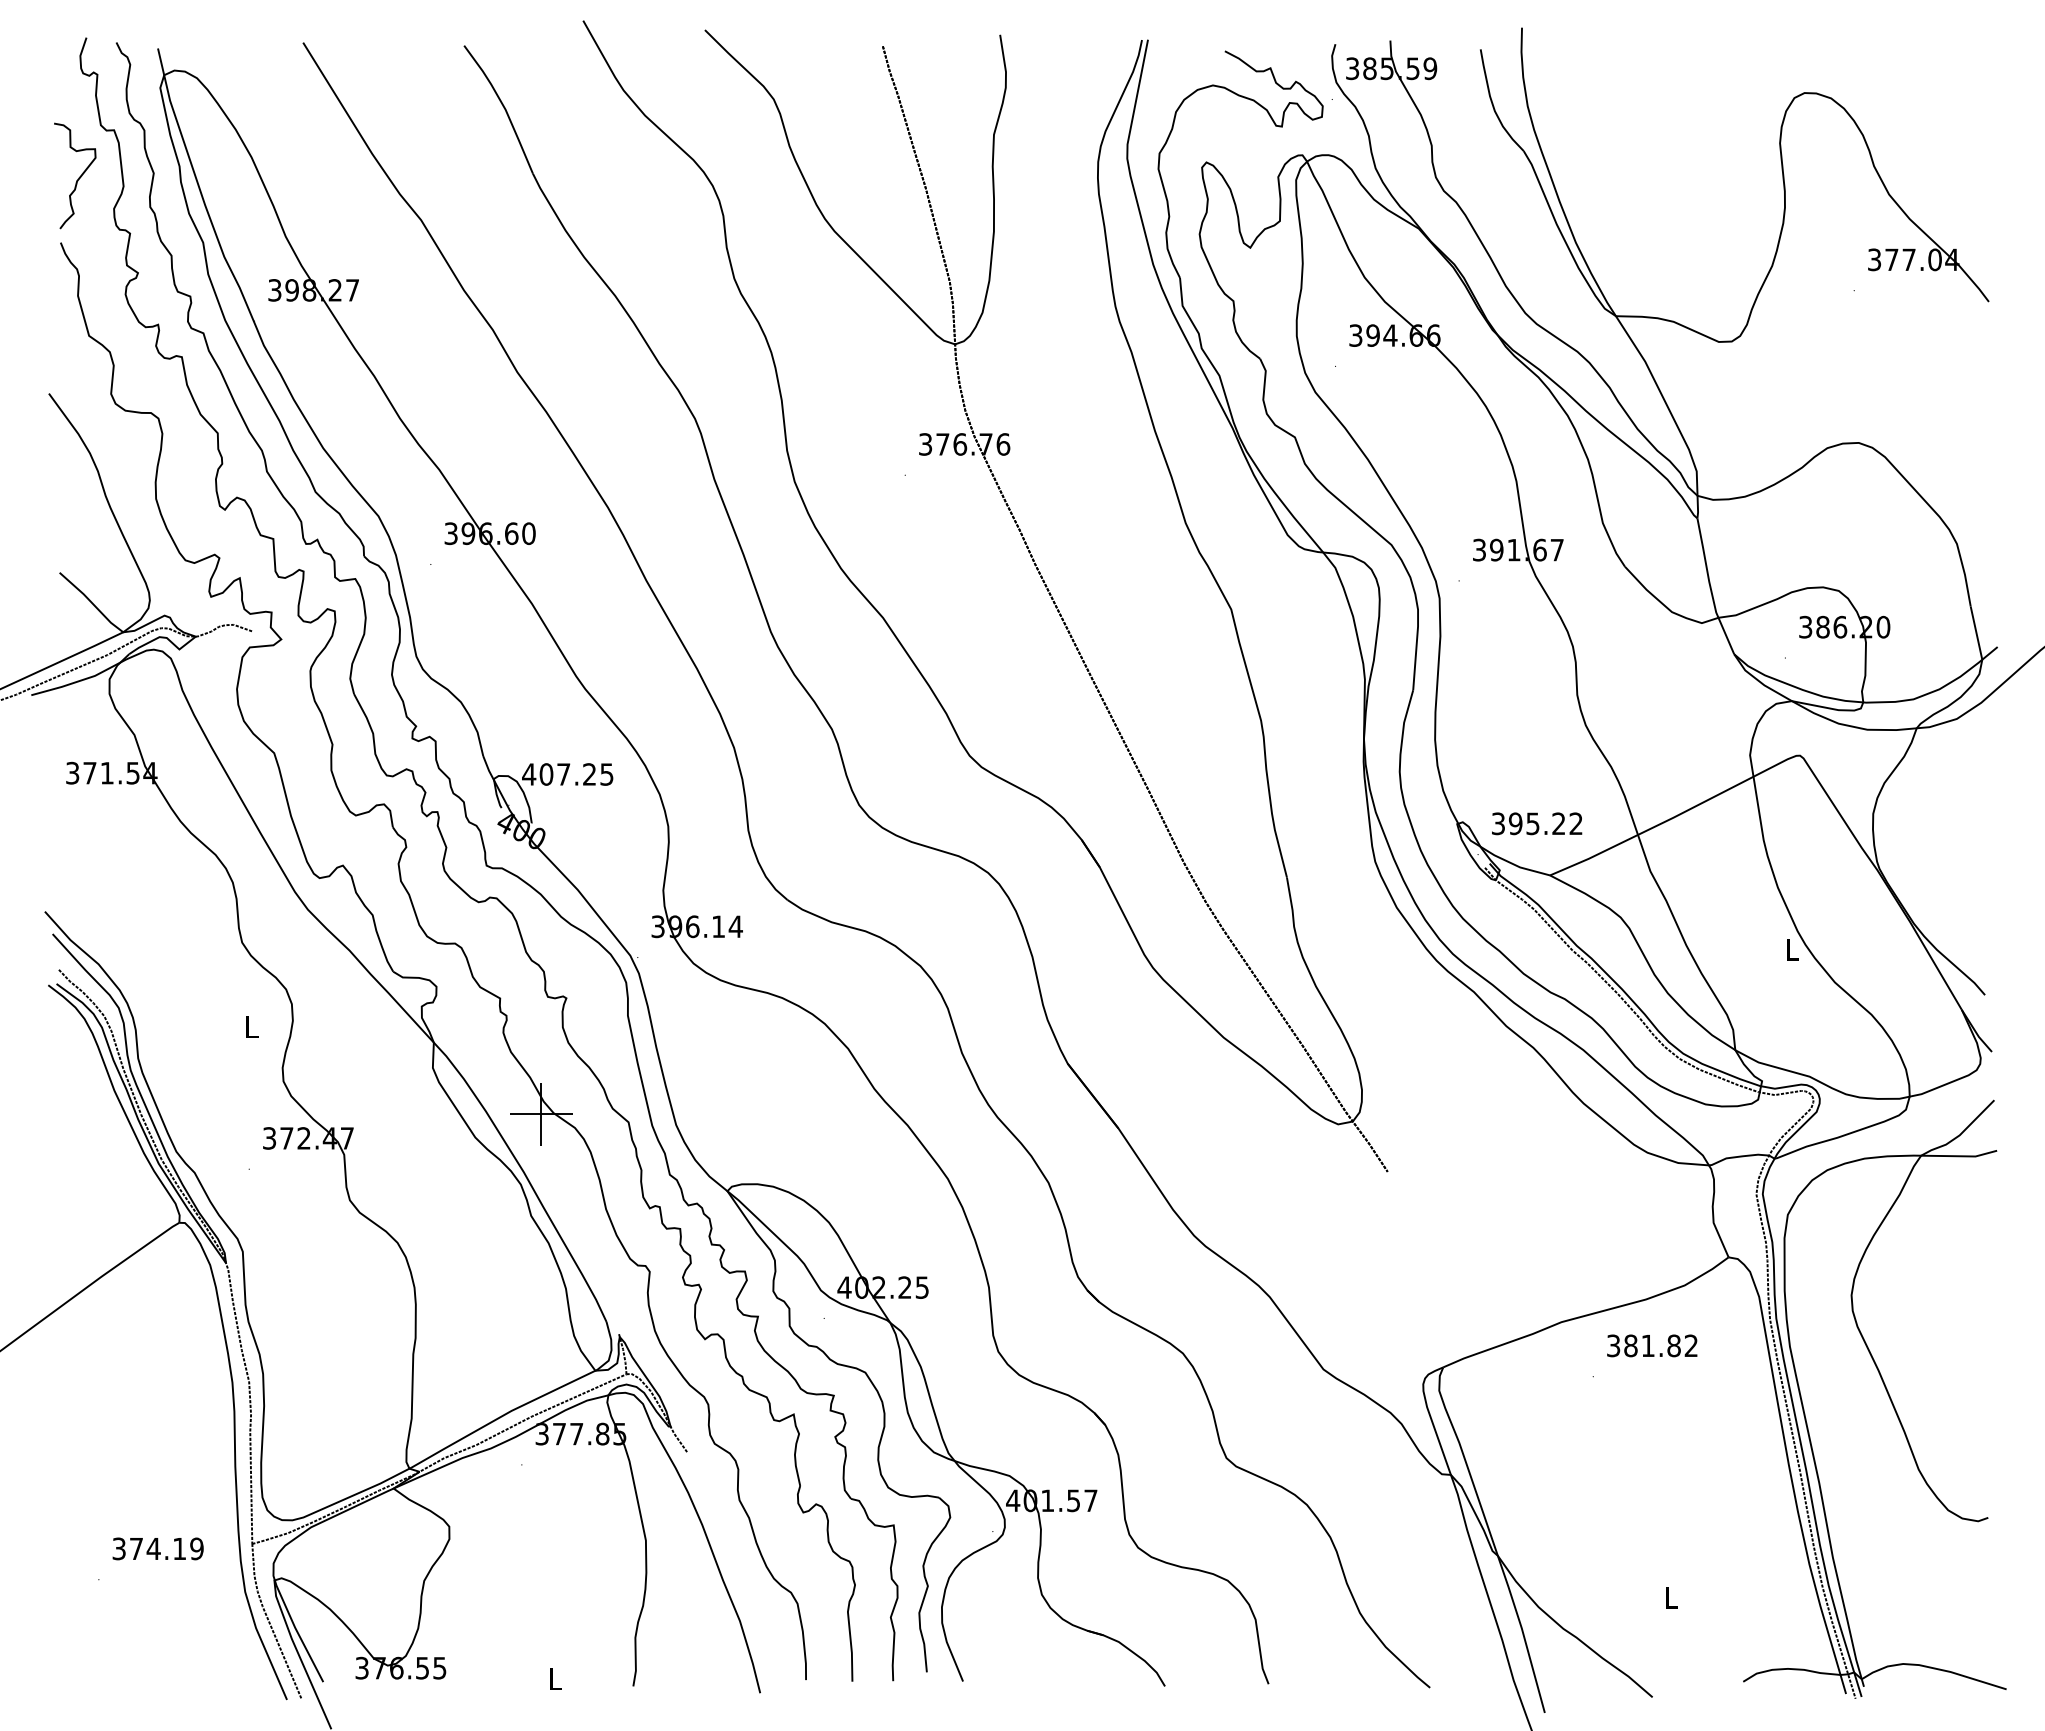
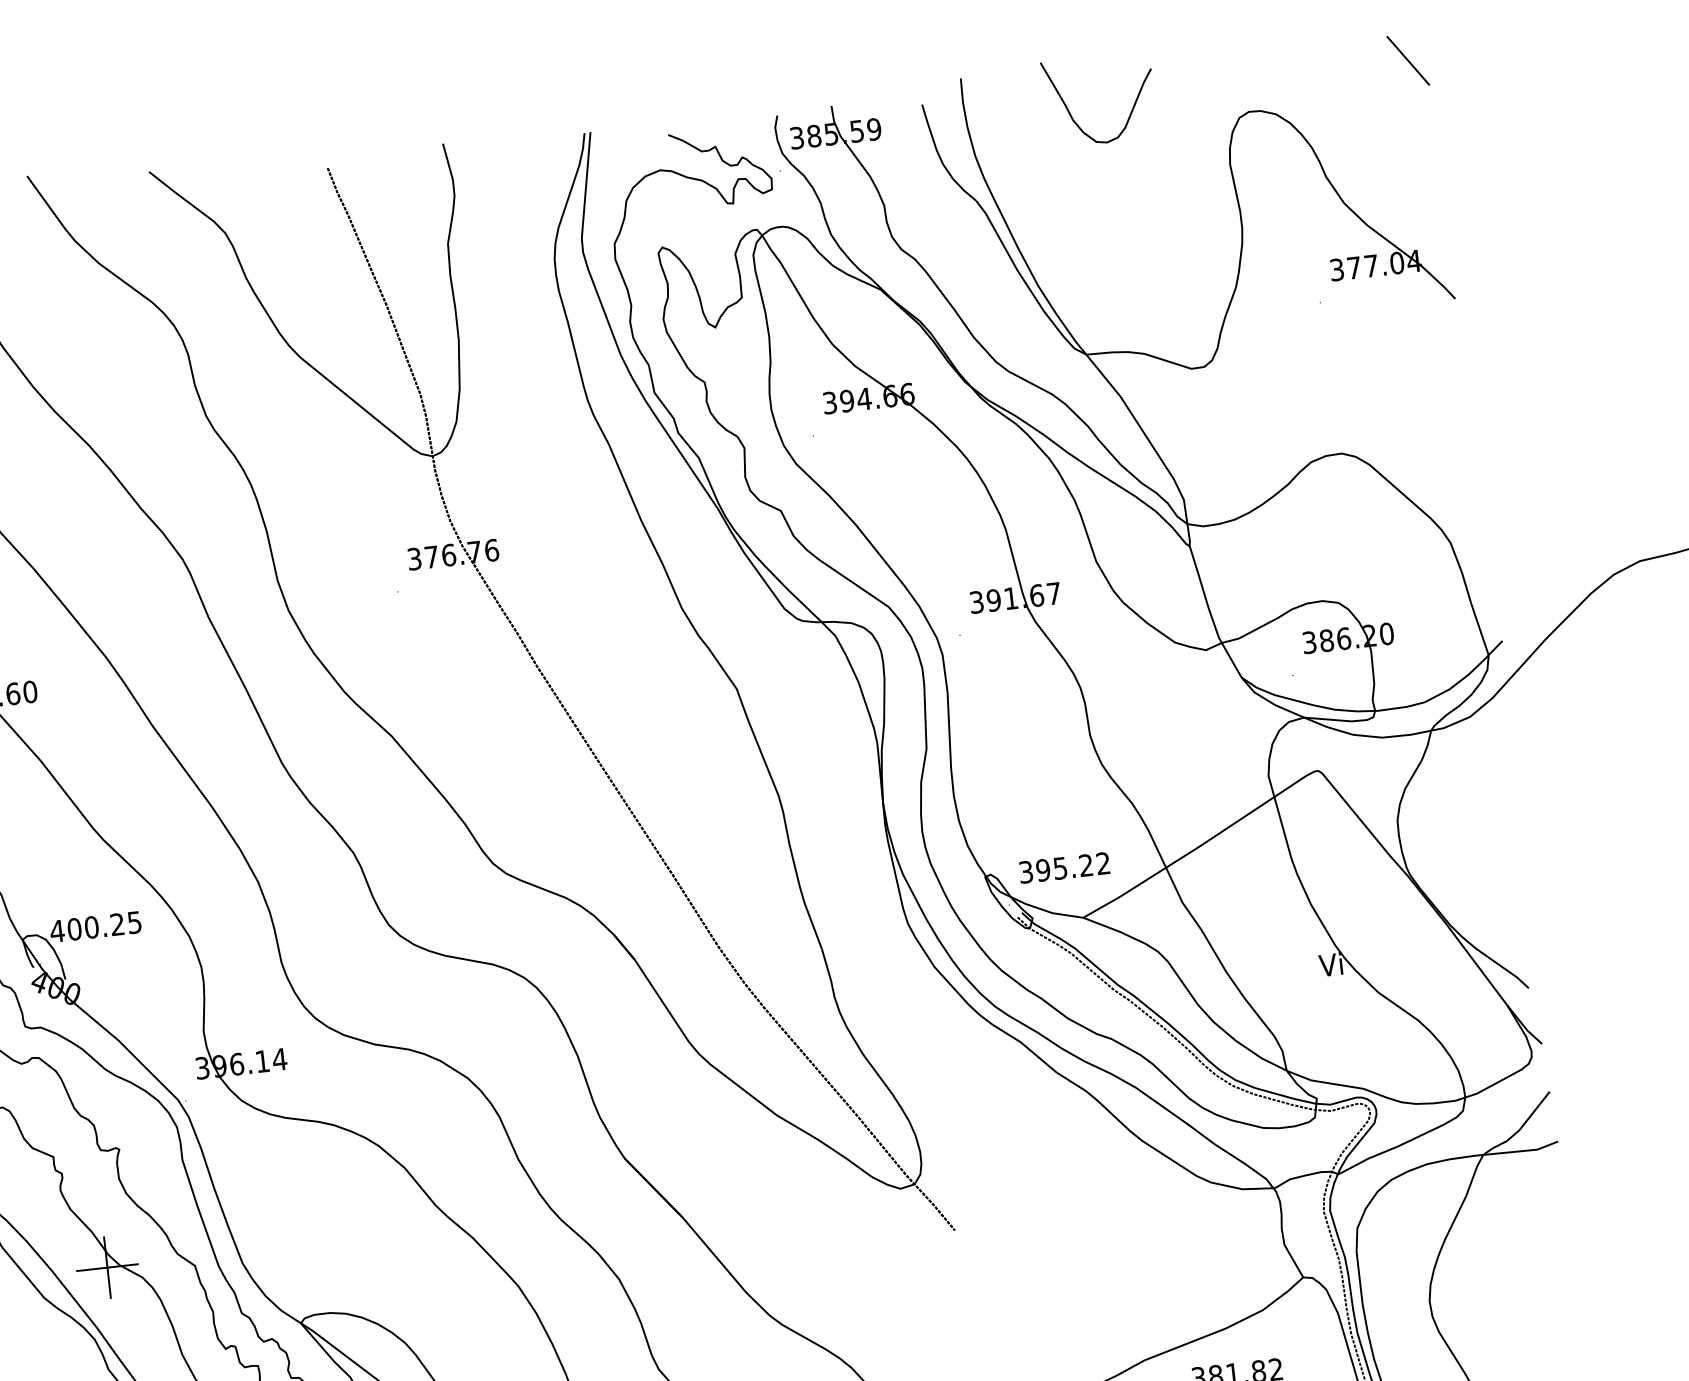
line: (1968, 60) -> (1408, 61), added
curve: (1627, 74) -> (1070, 113), added
text: (563, 774) -> (91, 927), 407.25 -> 400.25
text: (1790, 949) -> (1330, 964), L -> Vi

